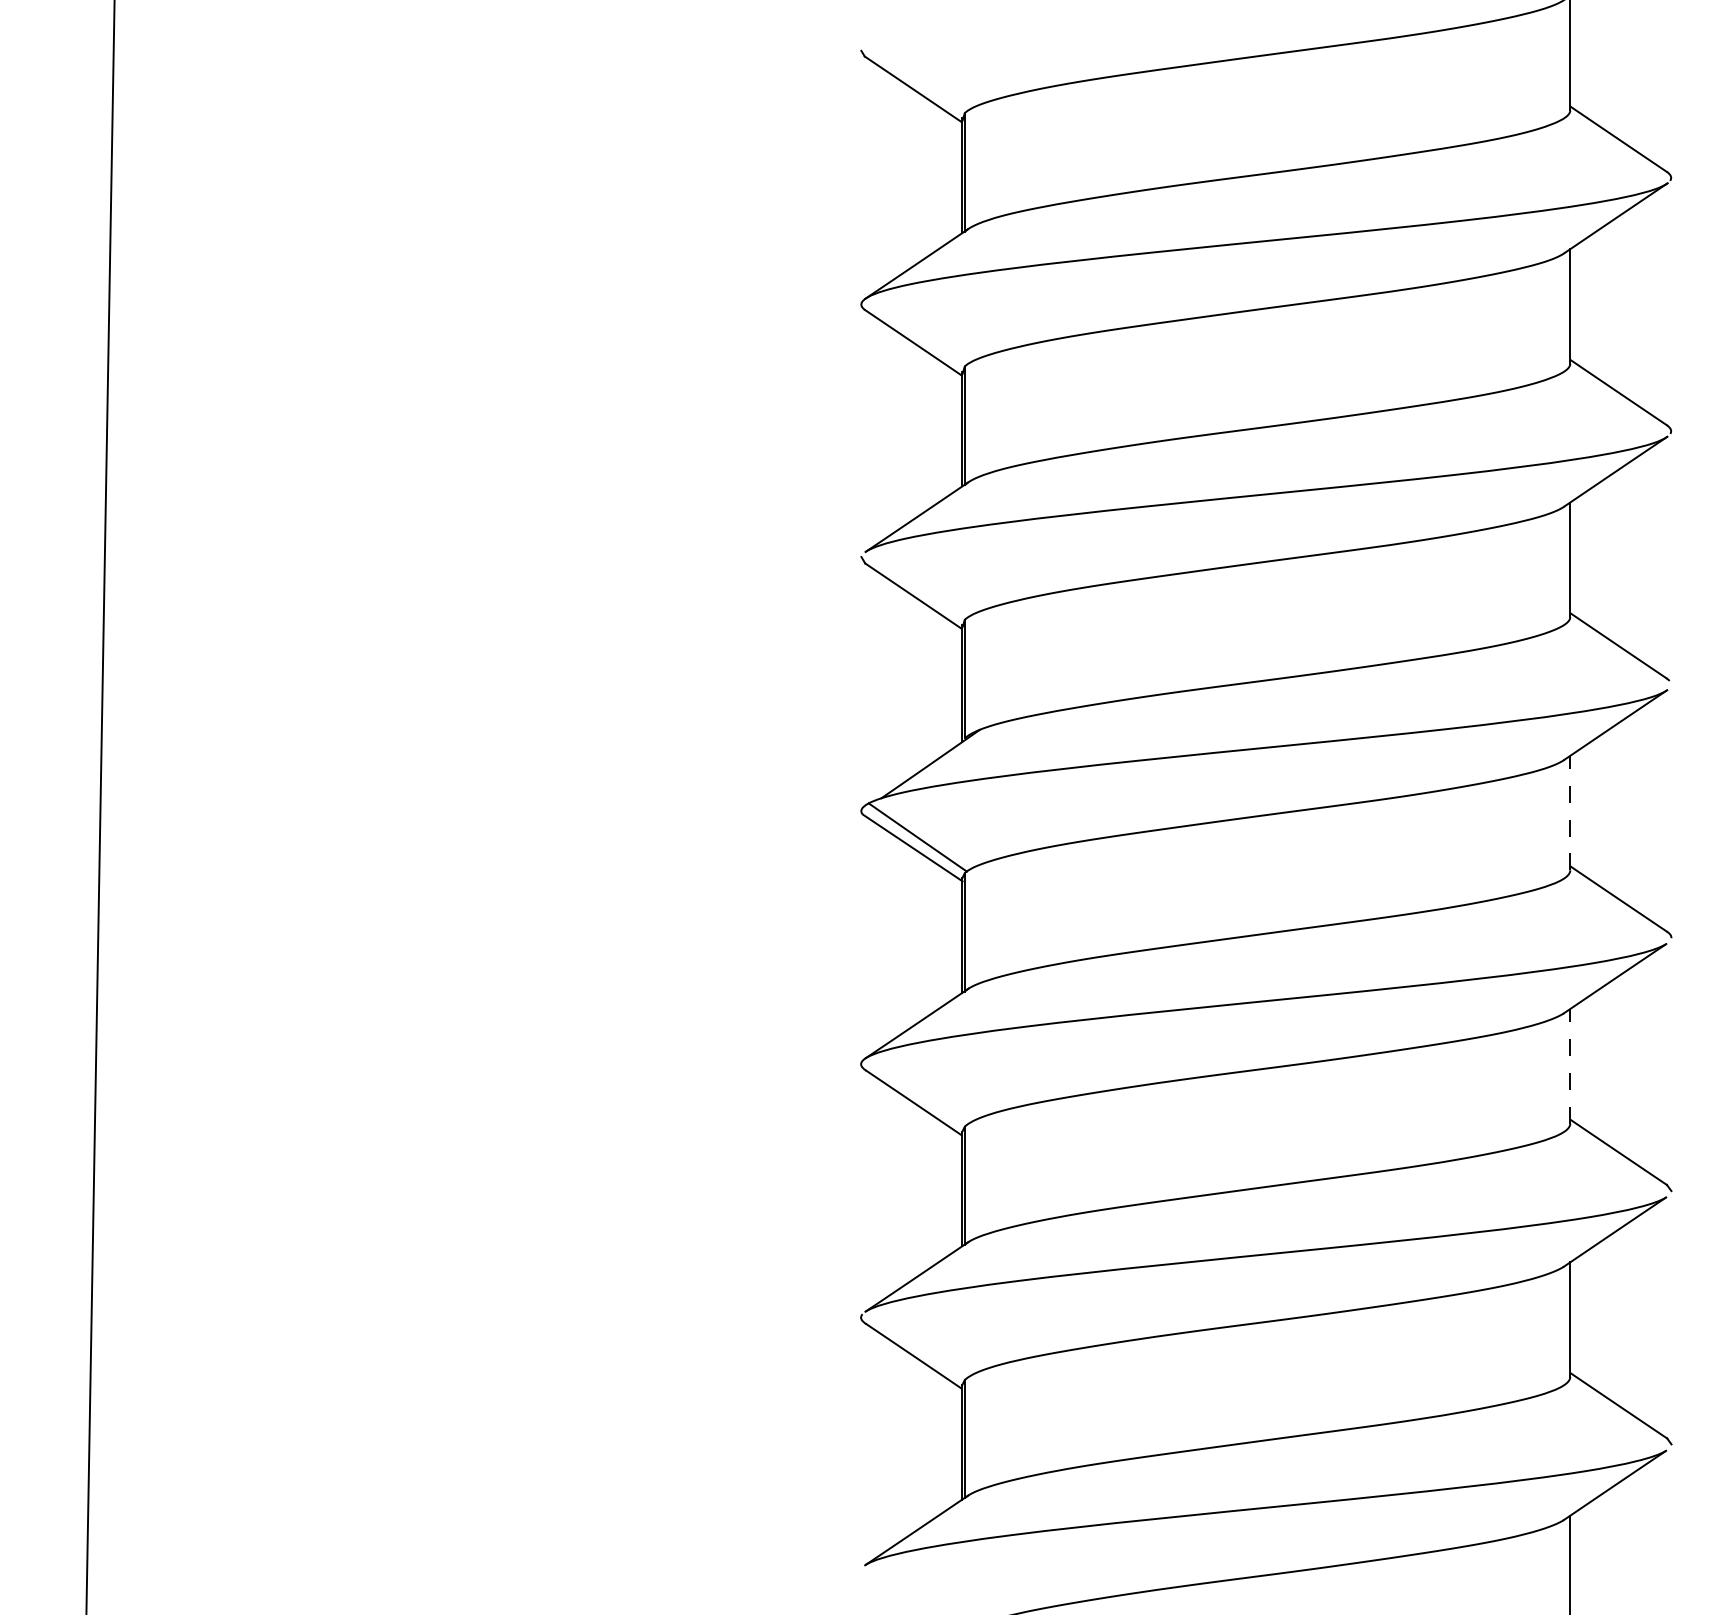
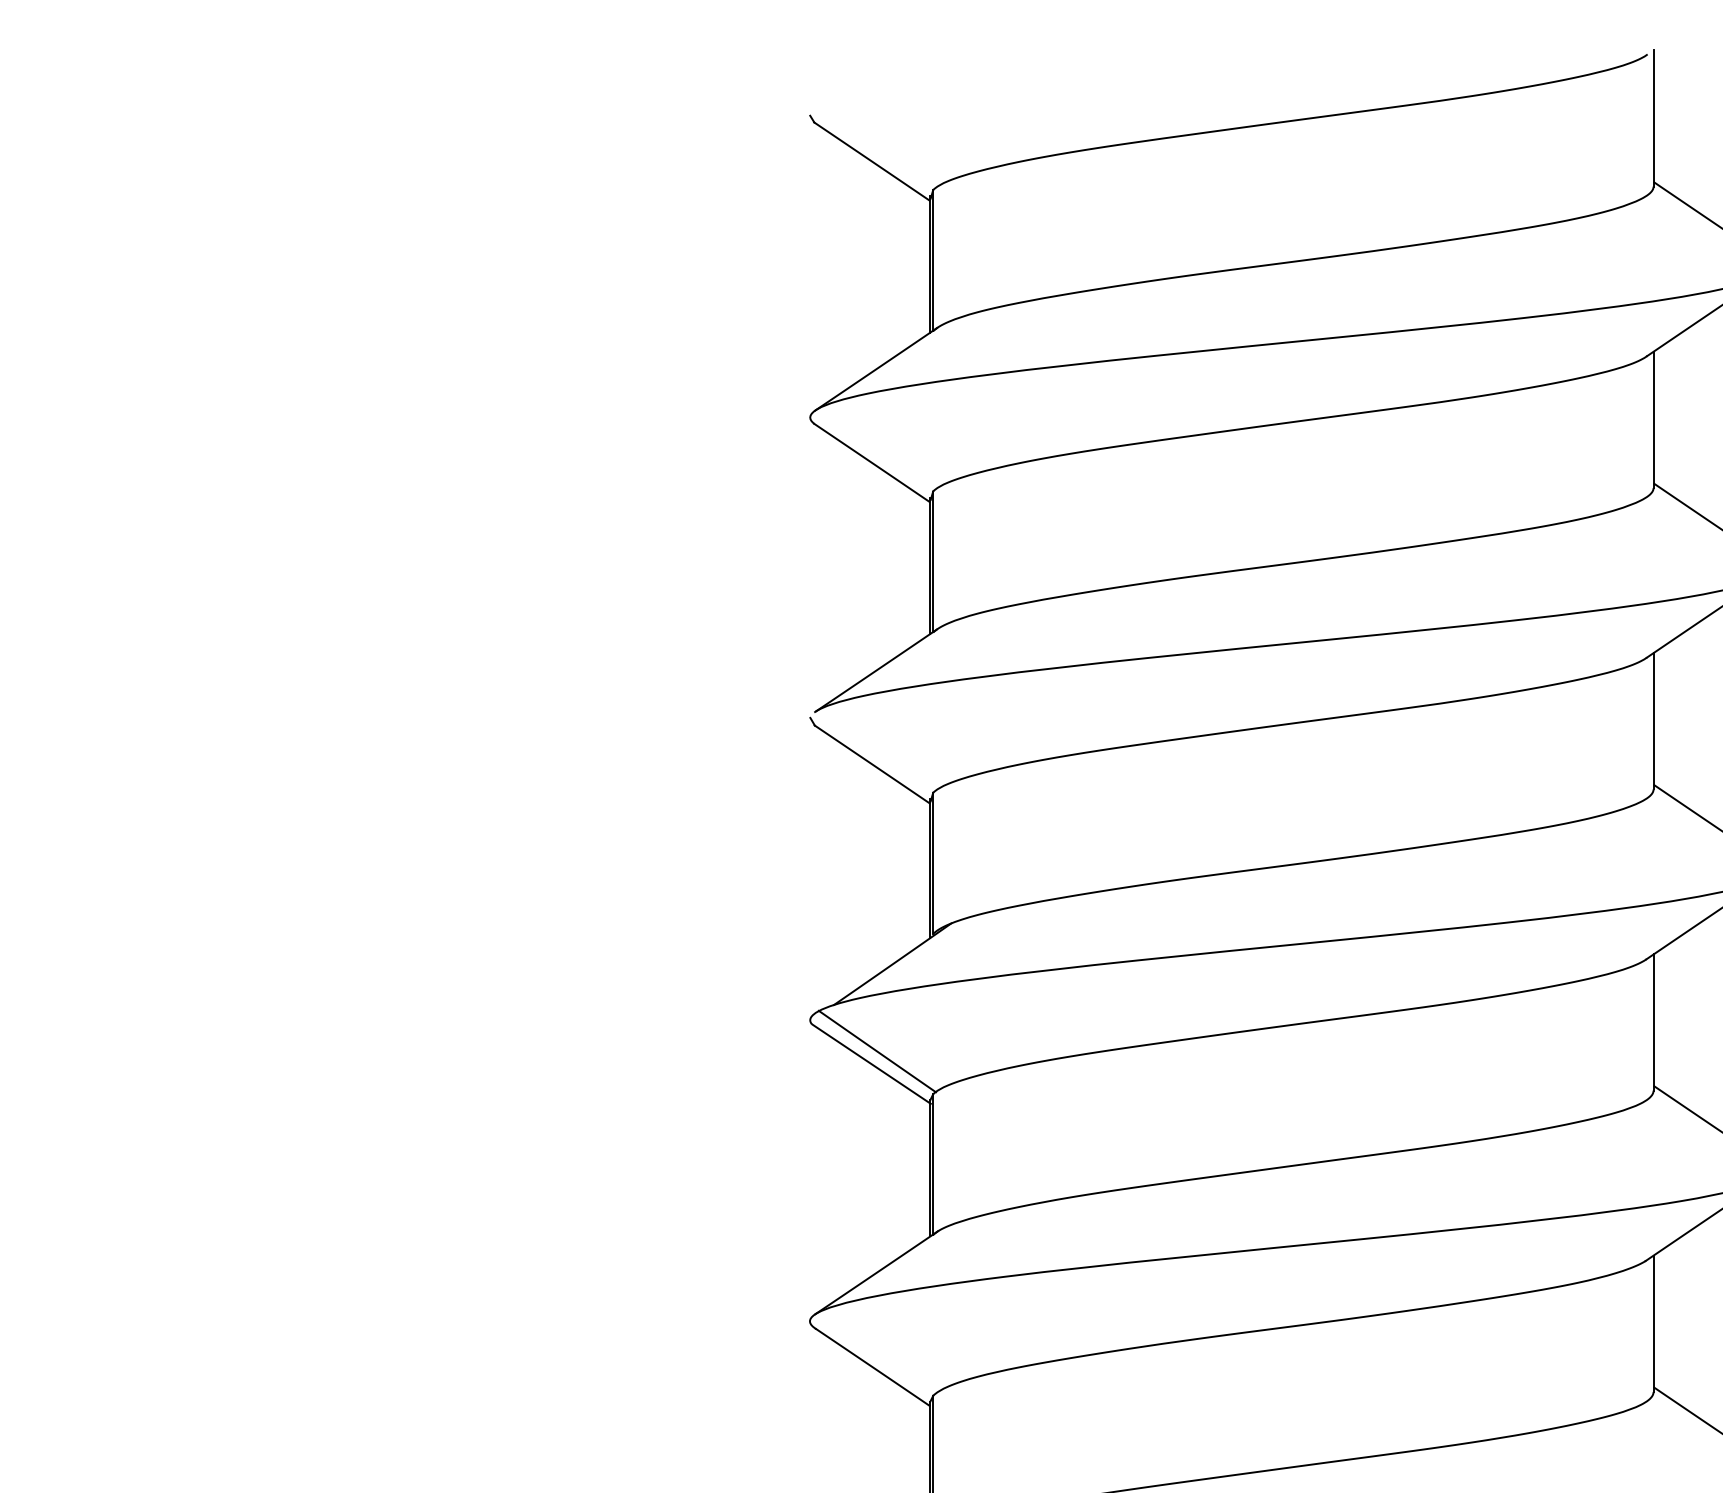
line: (1570, 812) -> (1653, 1021), dashed -> solid
line: (1570, 1065) -> (1653, 1322), dashed -> solid

